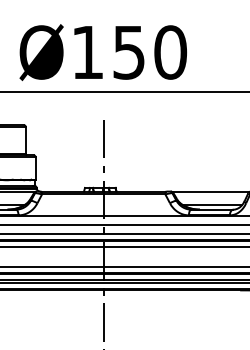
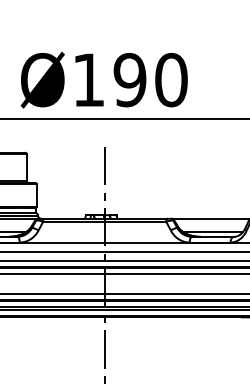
text: (128, 51) -> (129, 79), Ø150 -> Ø190

